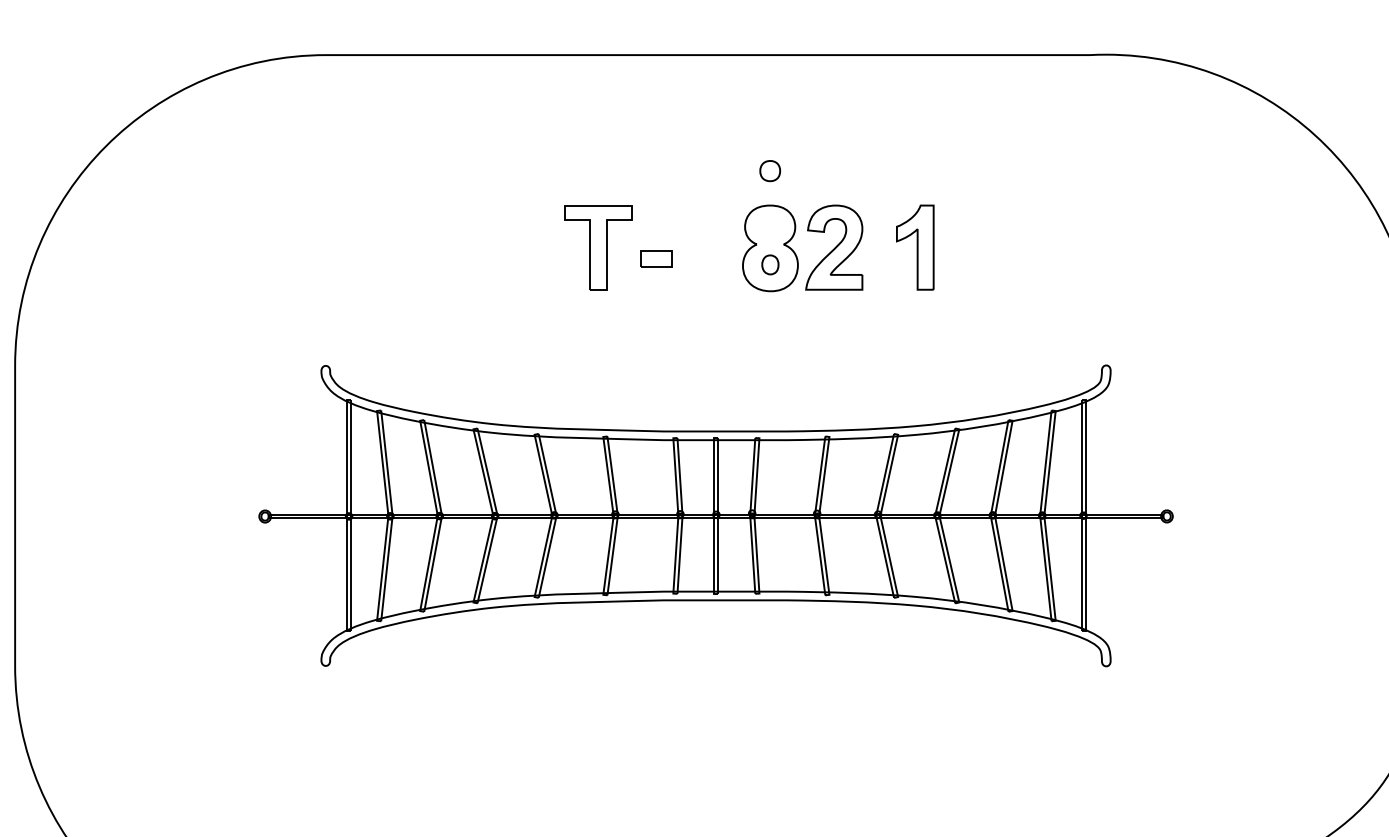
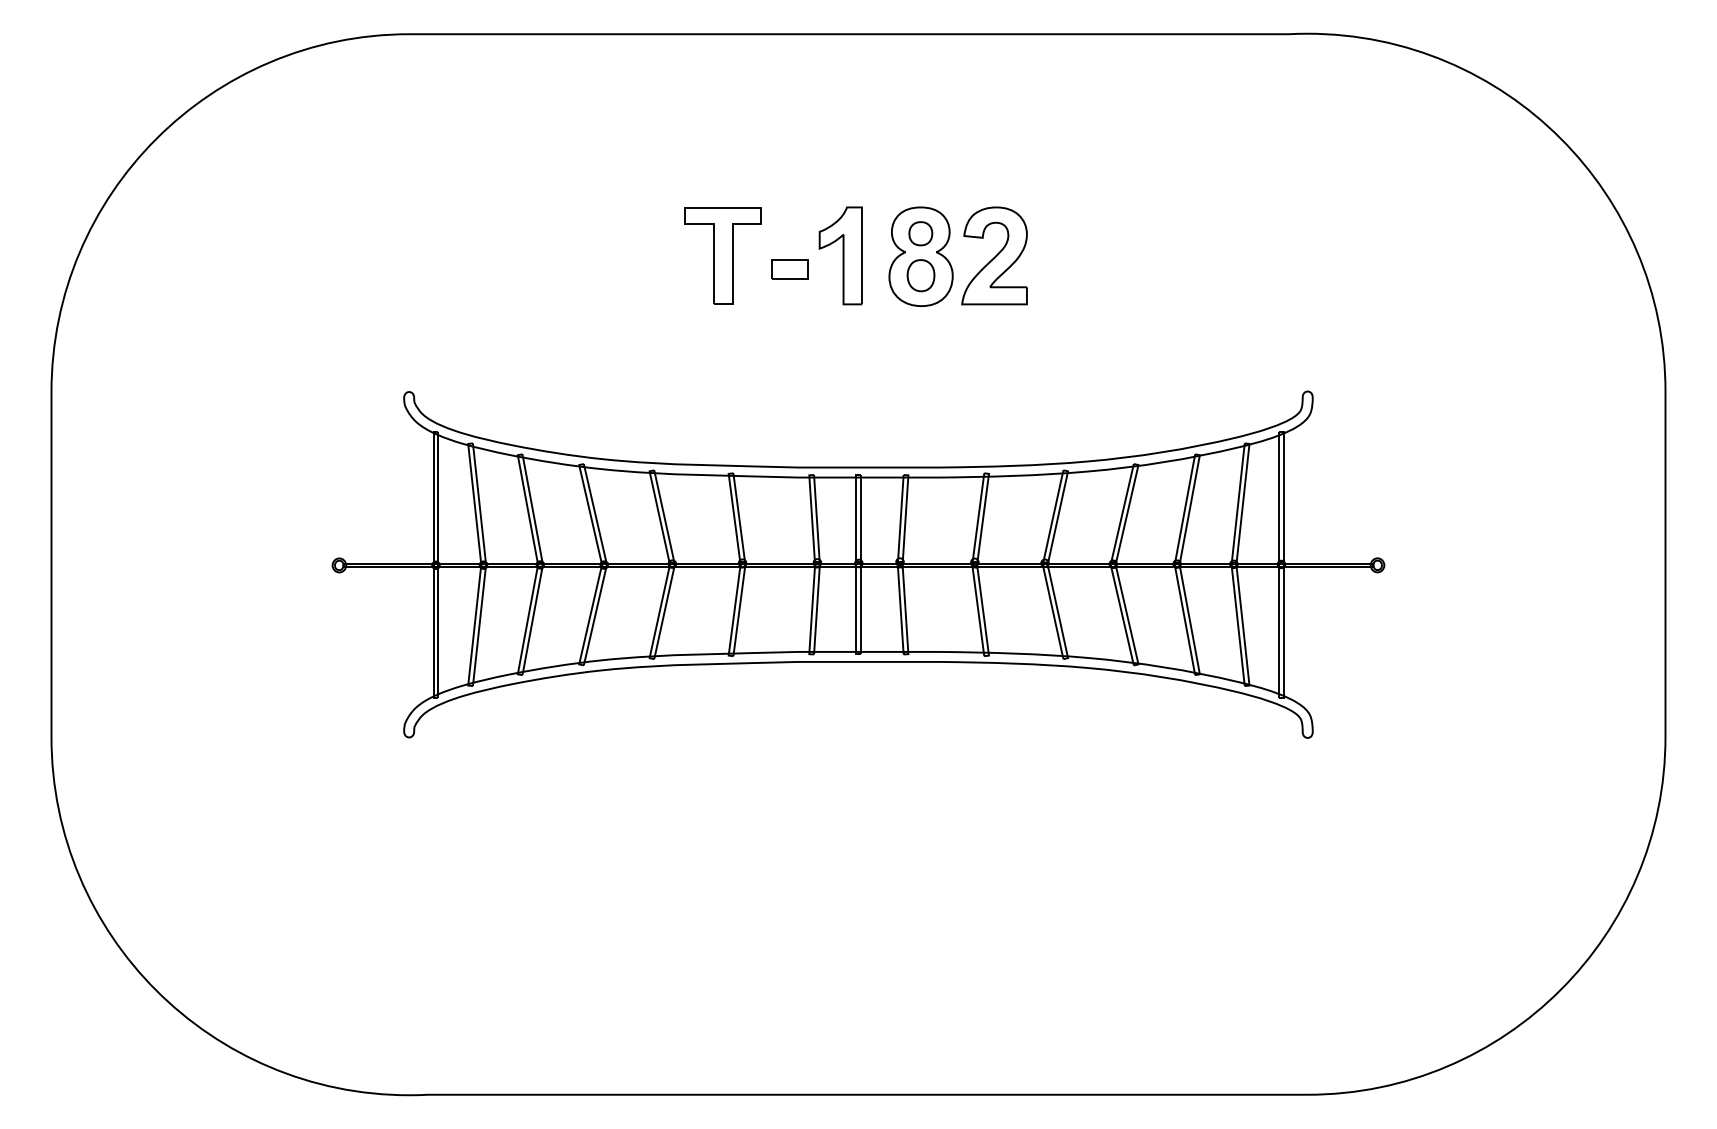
part: (769, 170) -> (920, 233), moved
part: (915, 247) -> (840, 255), moved
part: (769, 264) -> (920, 275), size x1.43

